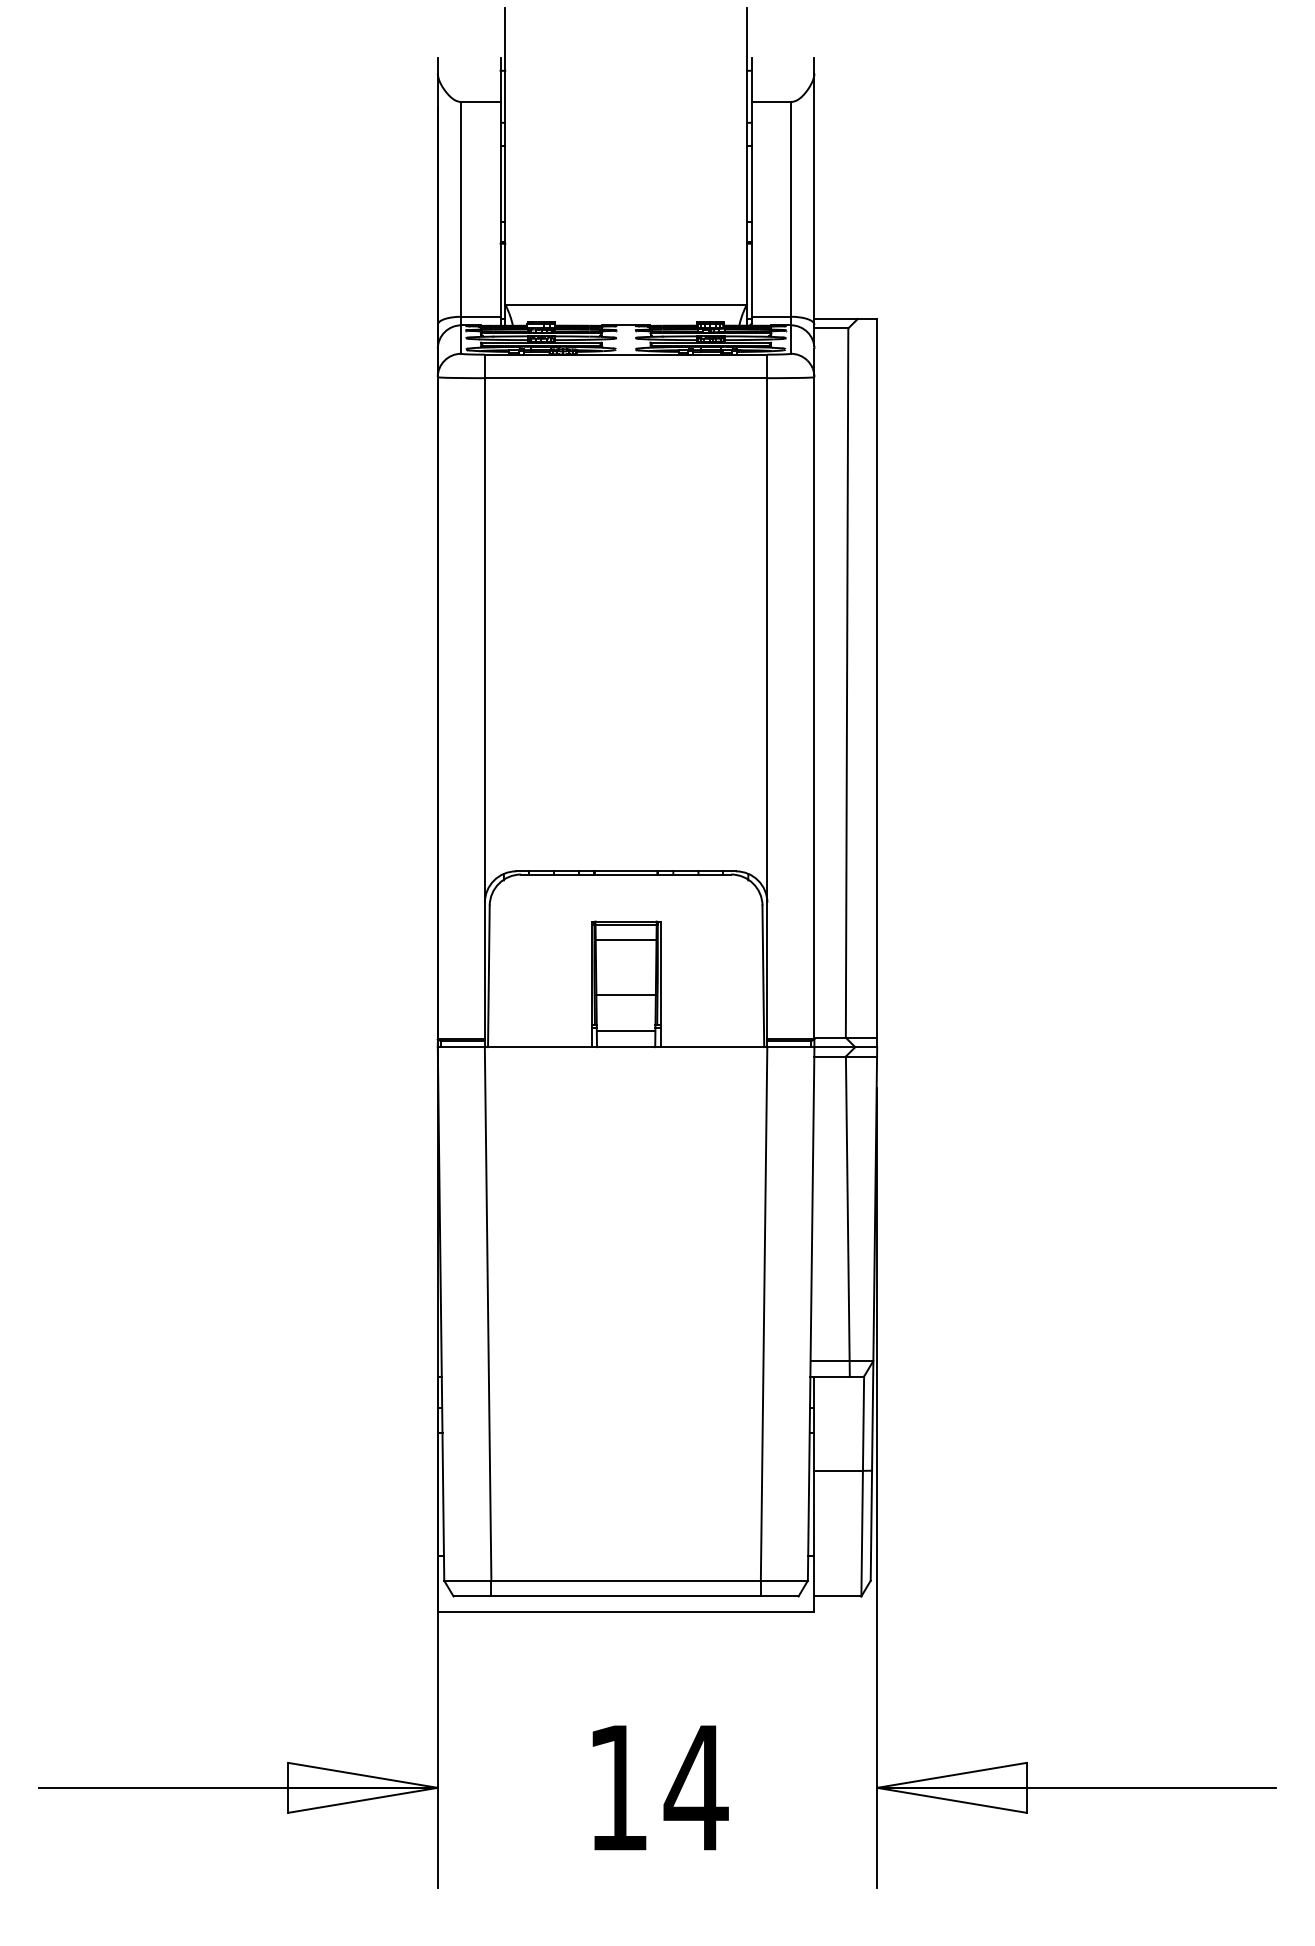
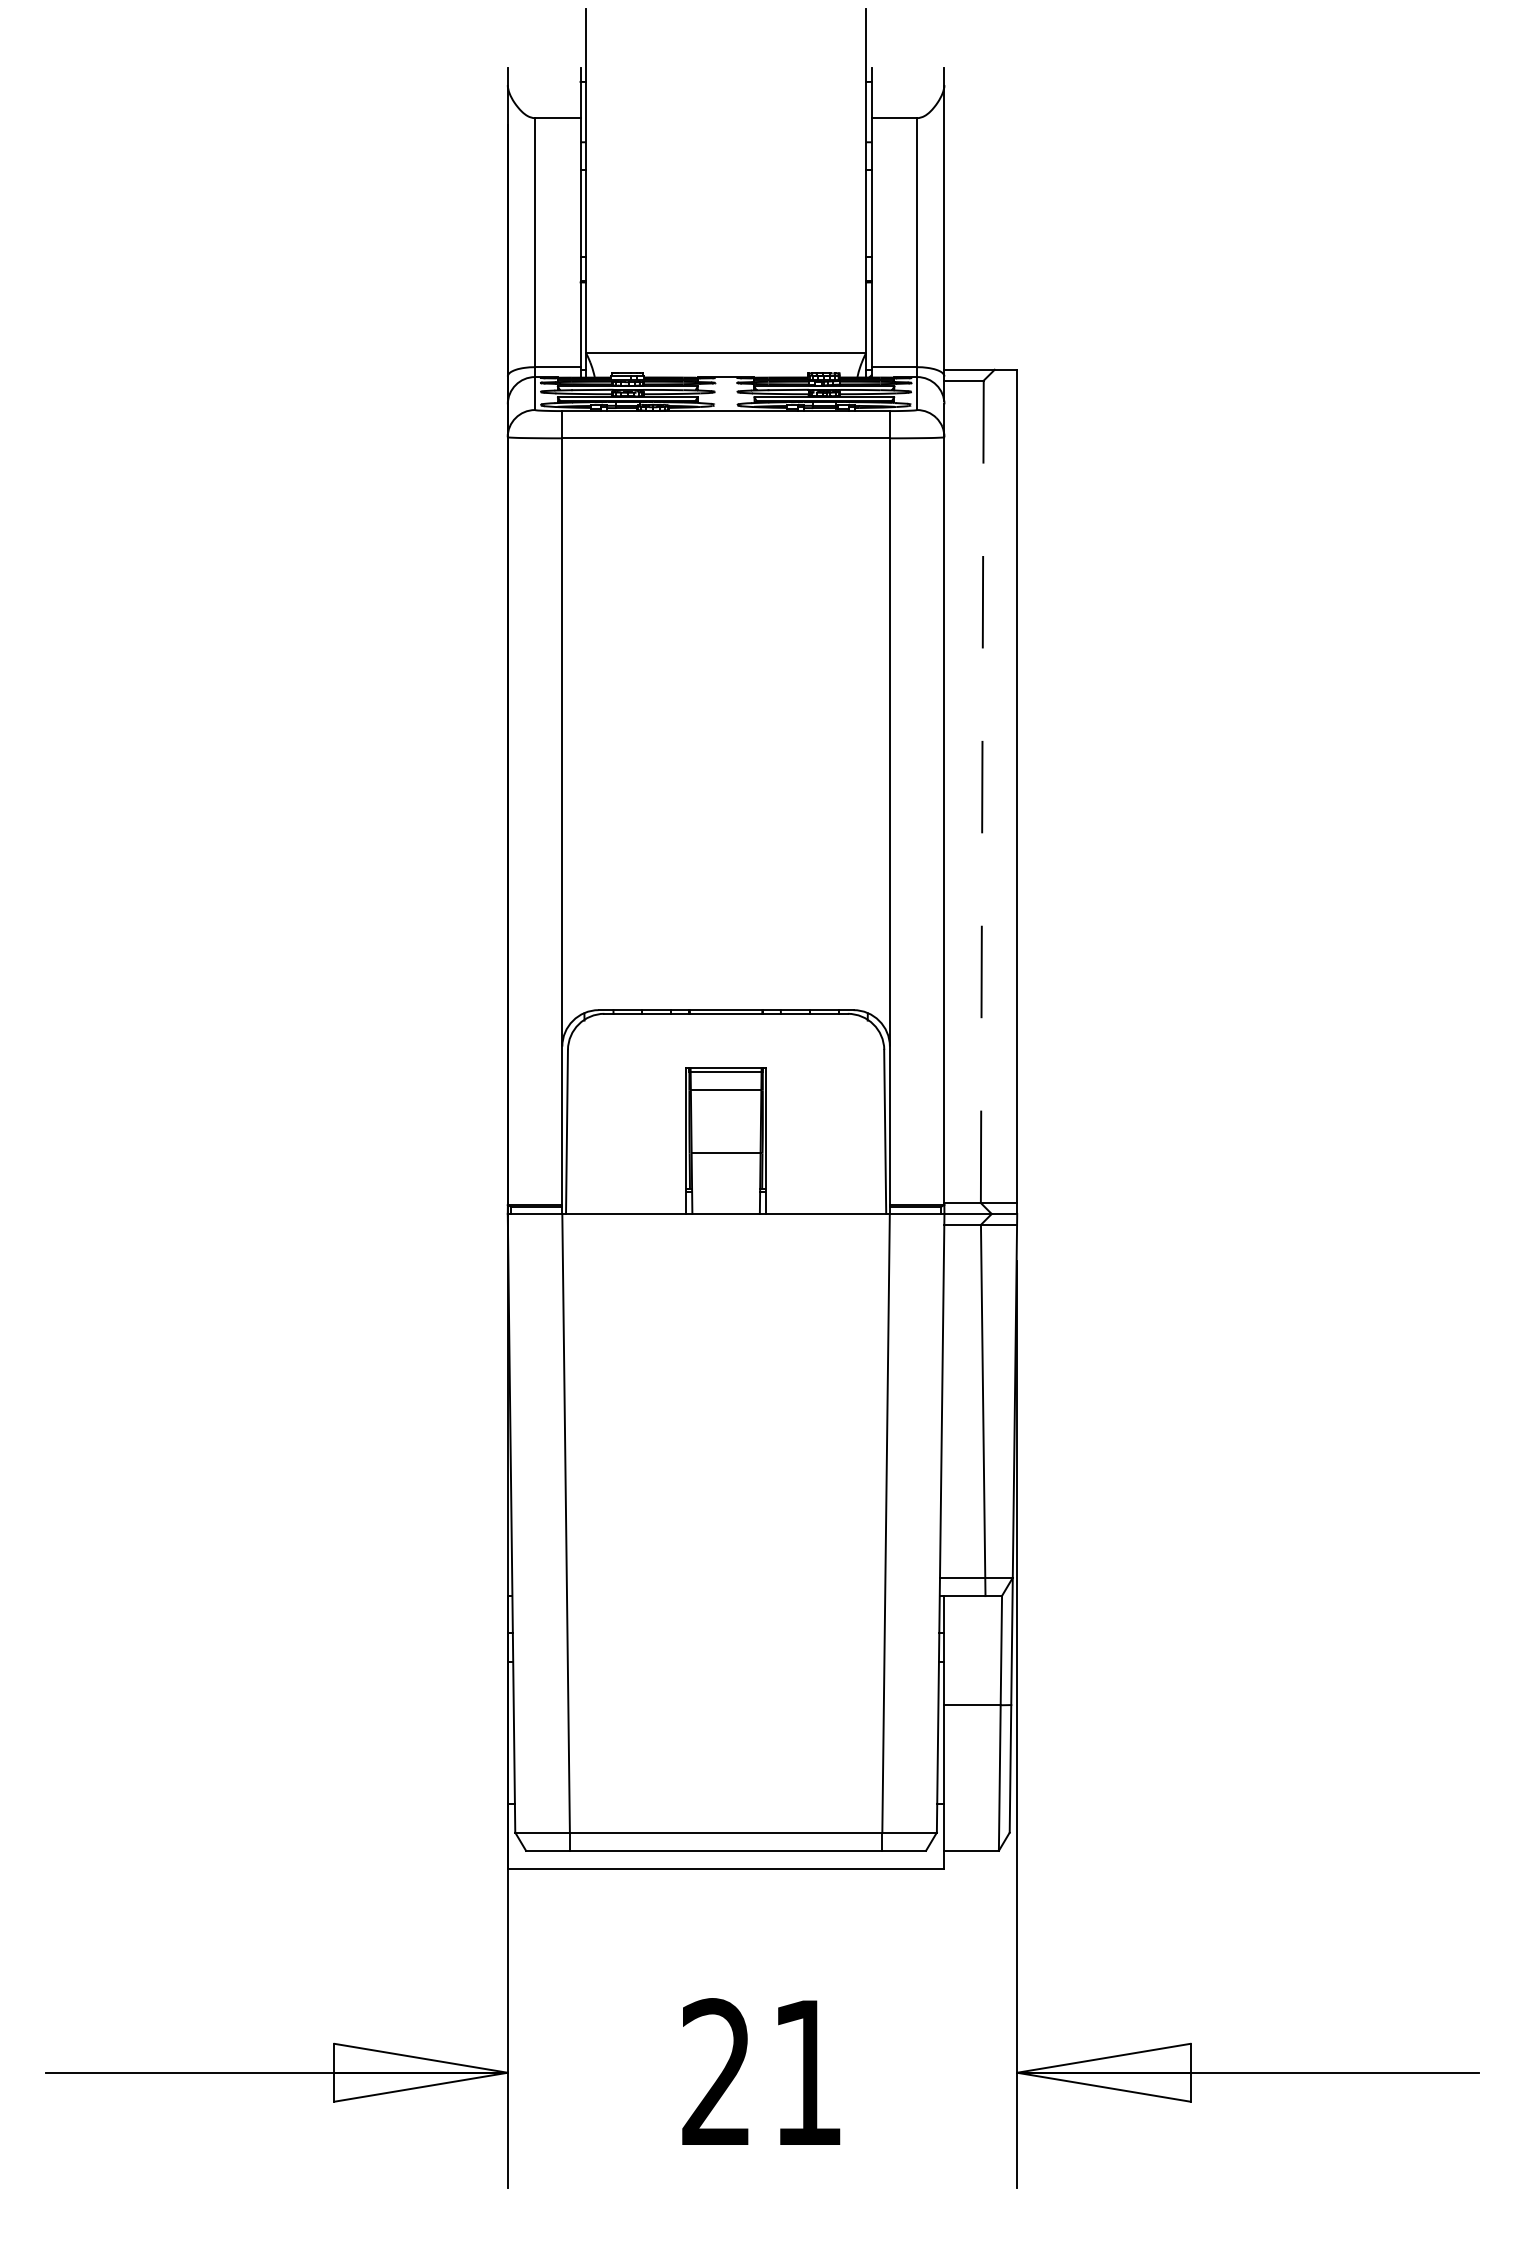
line: (847, 682) -> (982, 791), solid -> dashed
line: (626, 1031) -> (726, 1195), removed
text: (658, 1786) -> (763, 2071), 14 -> 21

